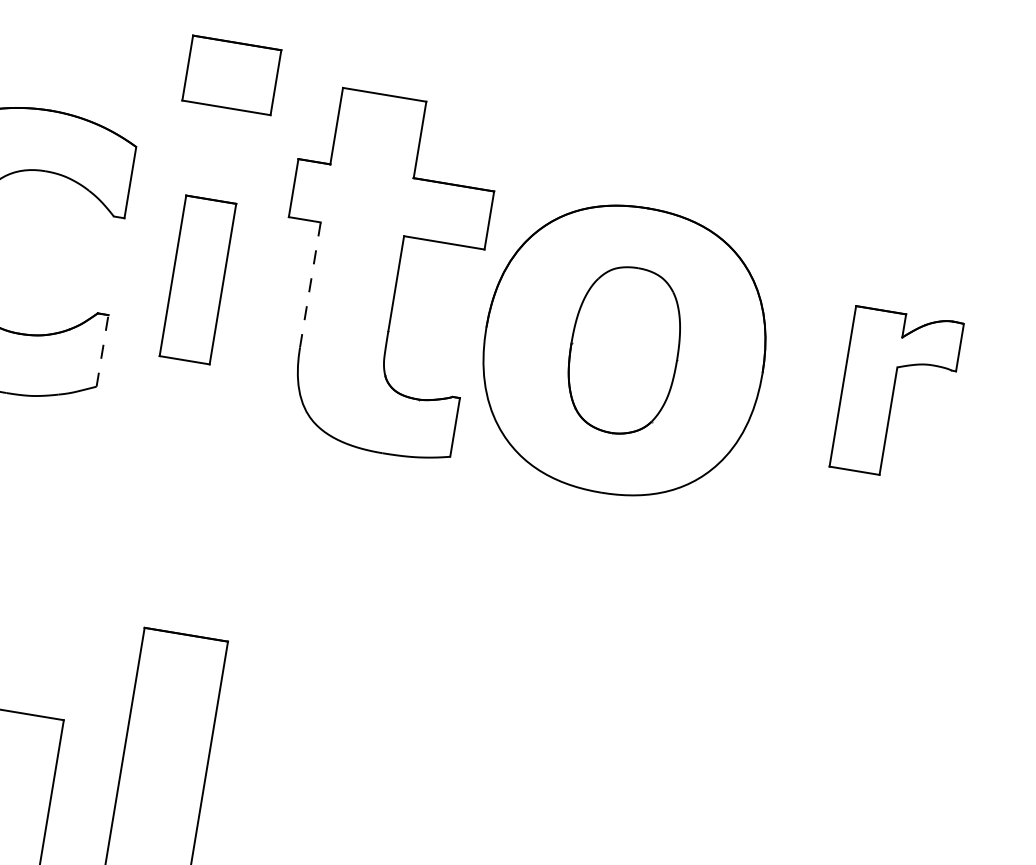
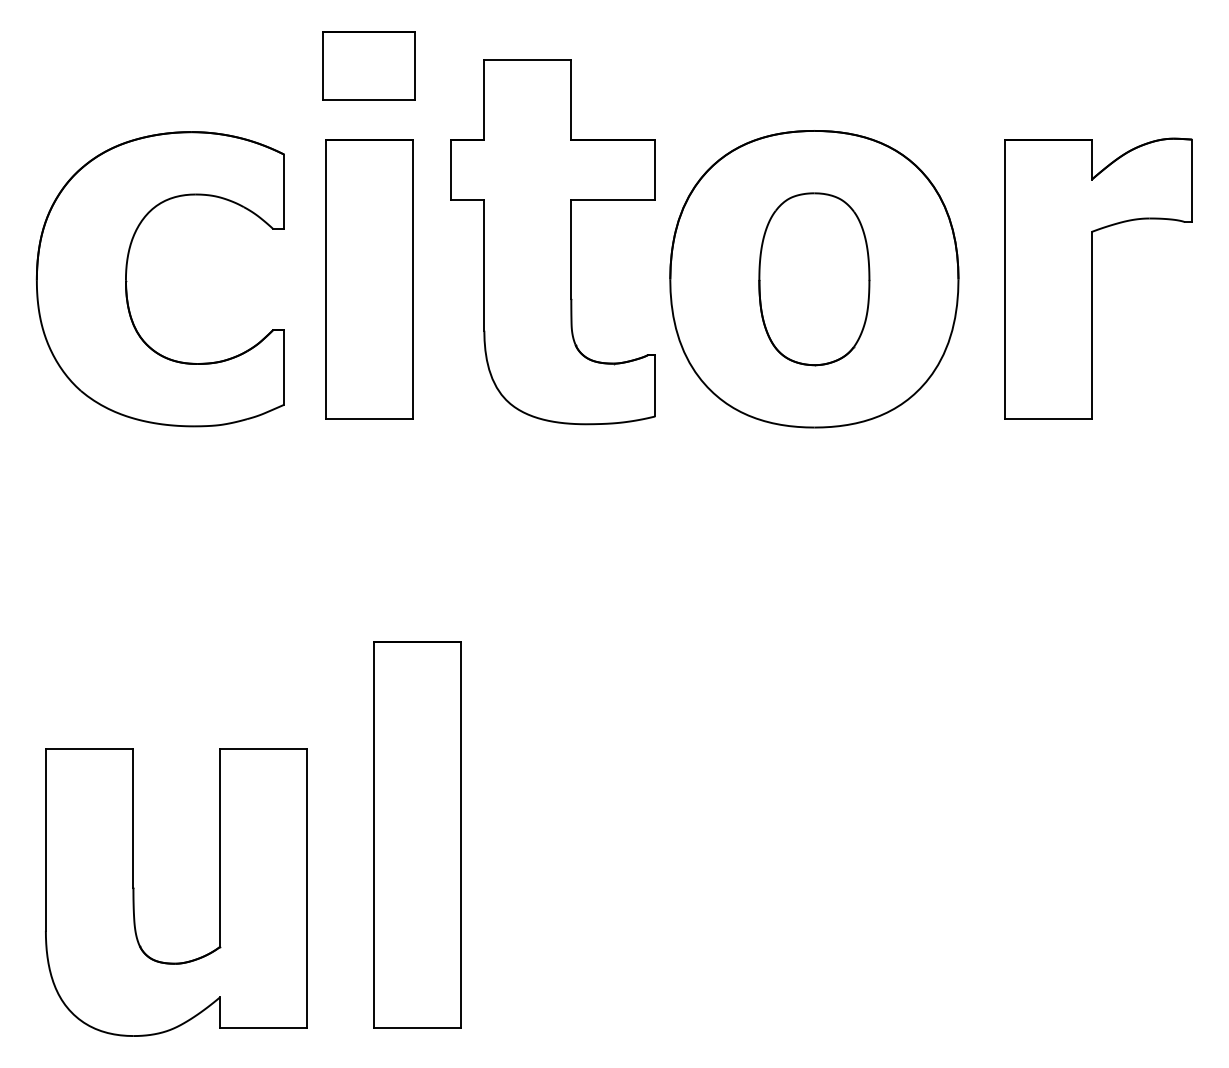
part: (198, 280) -> (369, 279), size x1.67
line: (310, 285) -> (484, 265), dashed -> solid
line: (102, 350) -> (284, 366), dashed -> solid
part: (896, 394) -> (1098, 278), size x1.67

